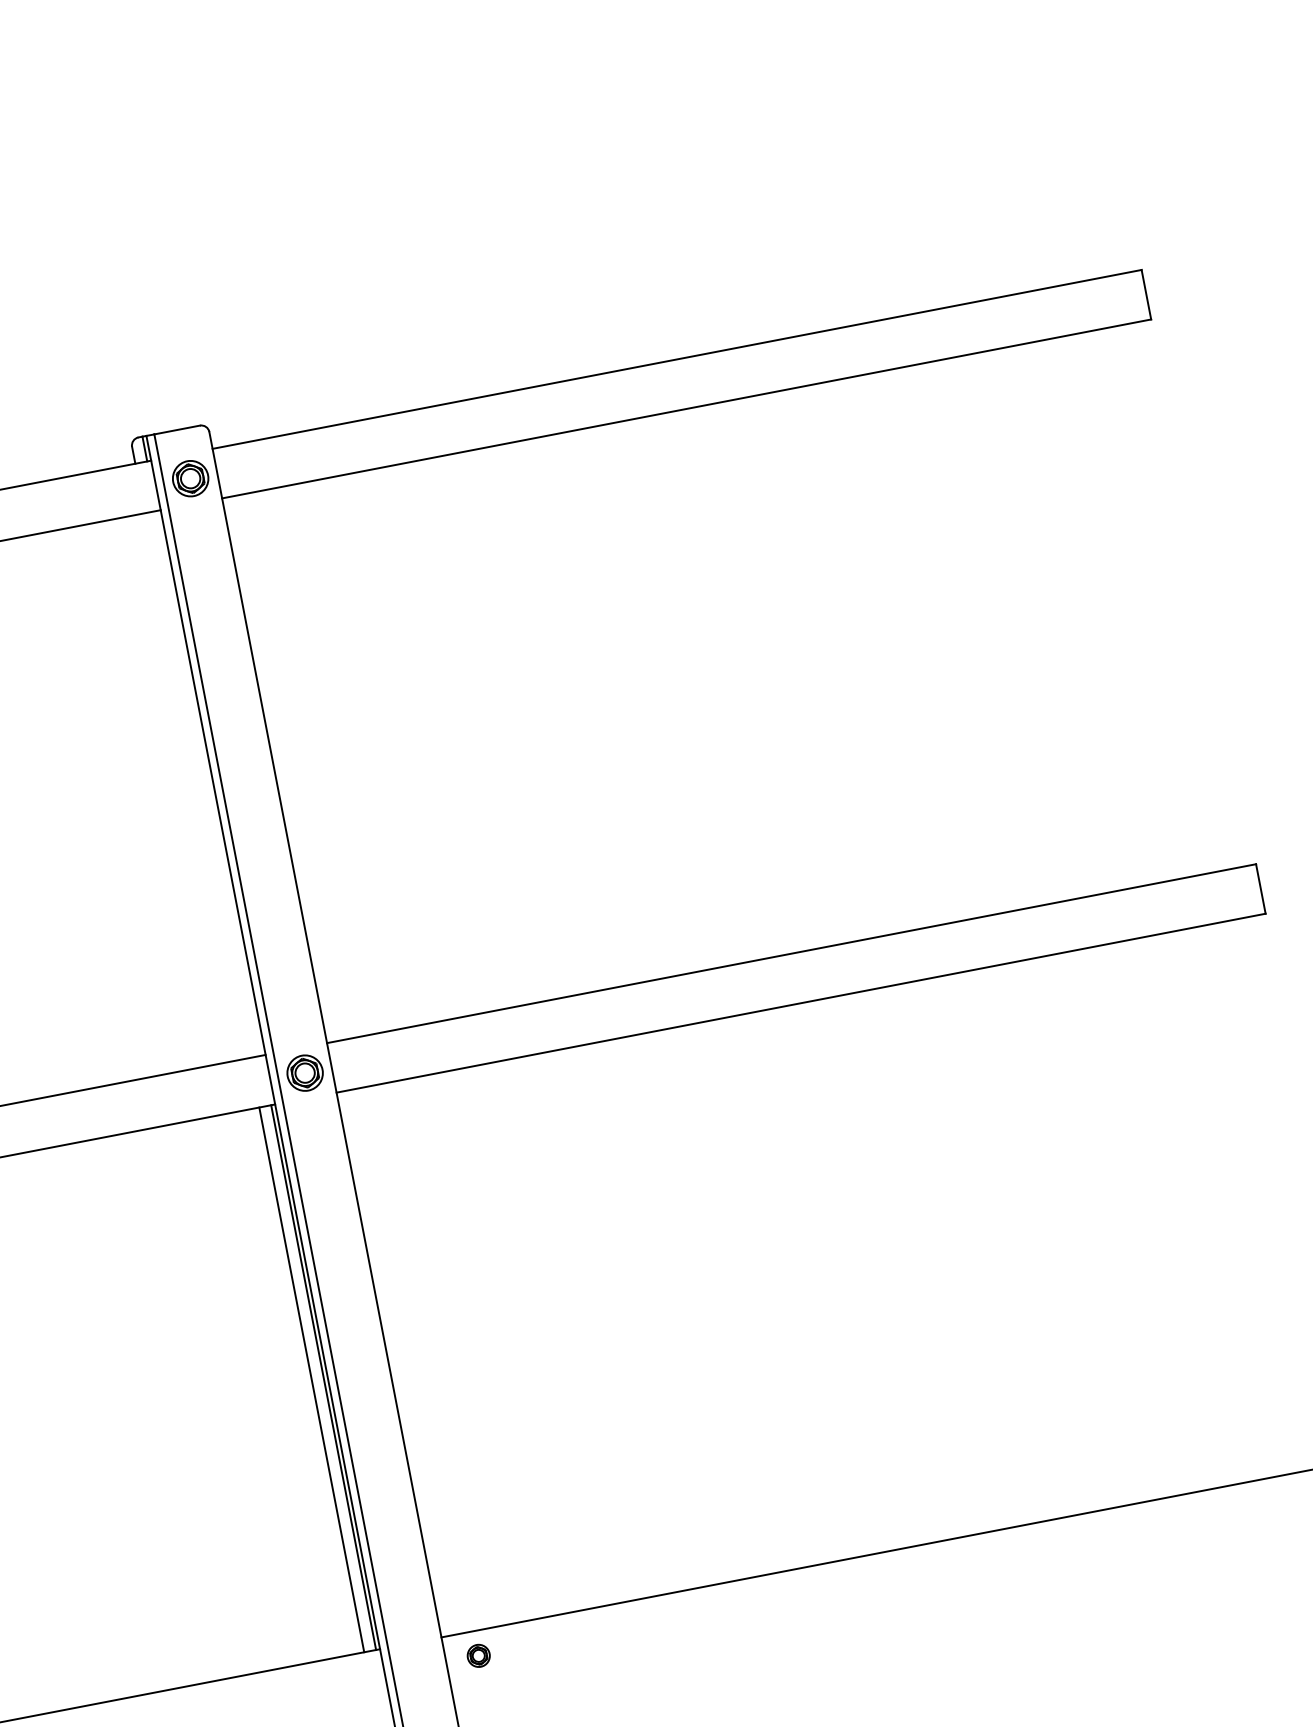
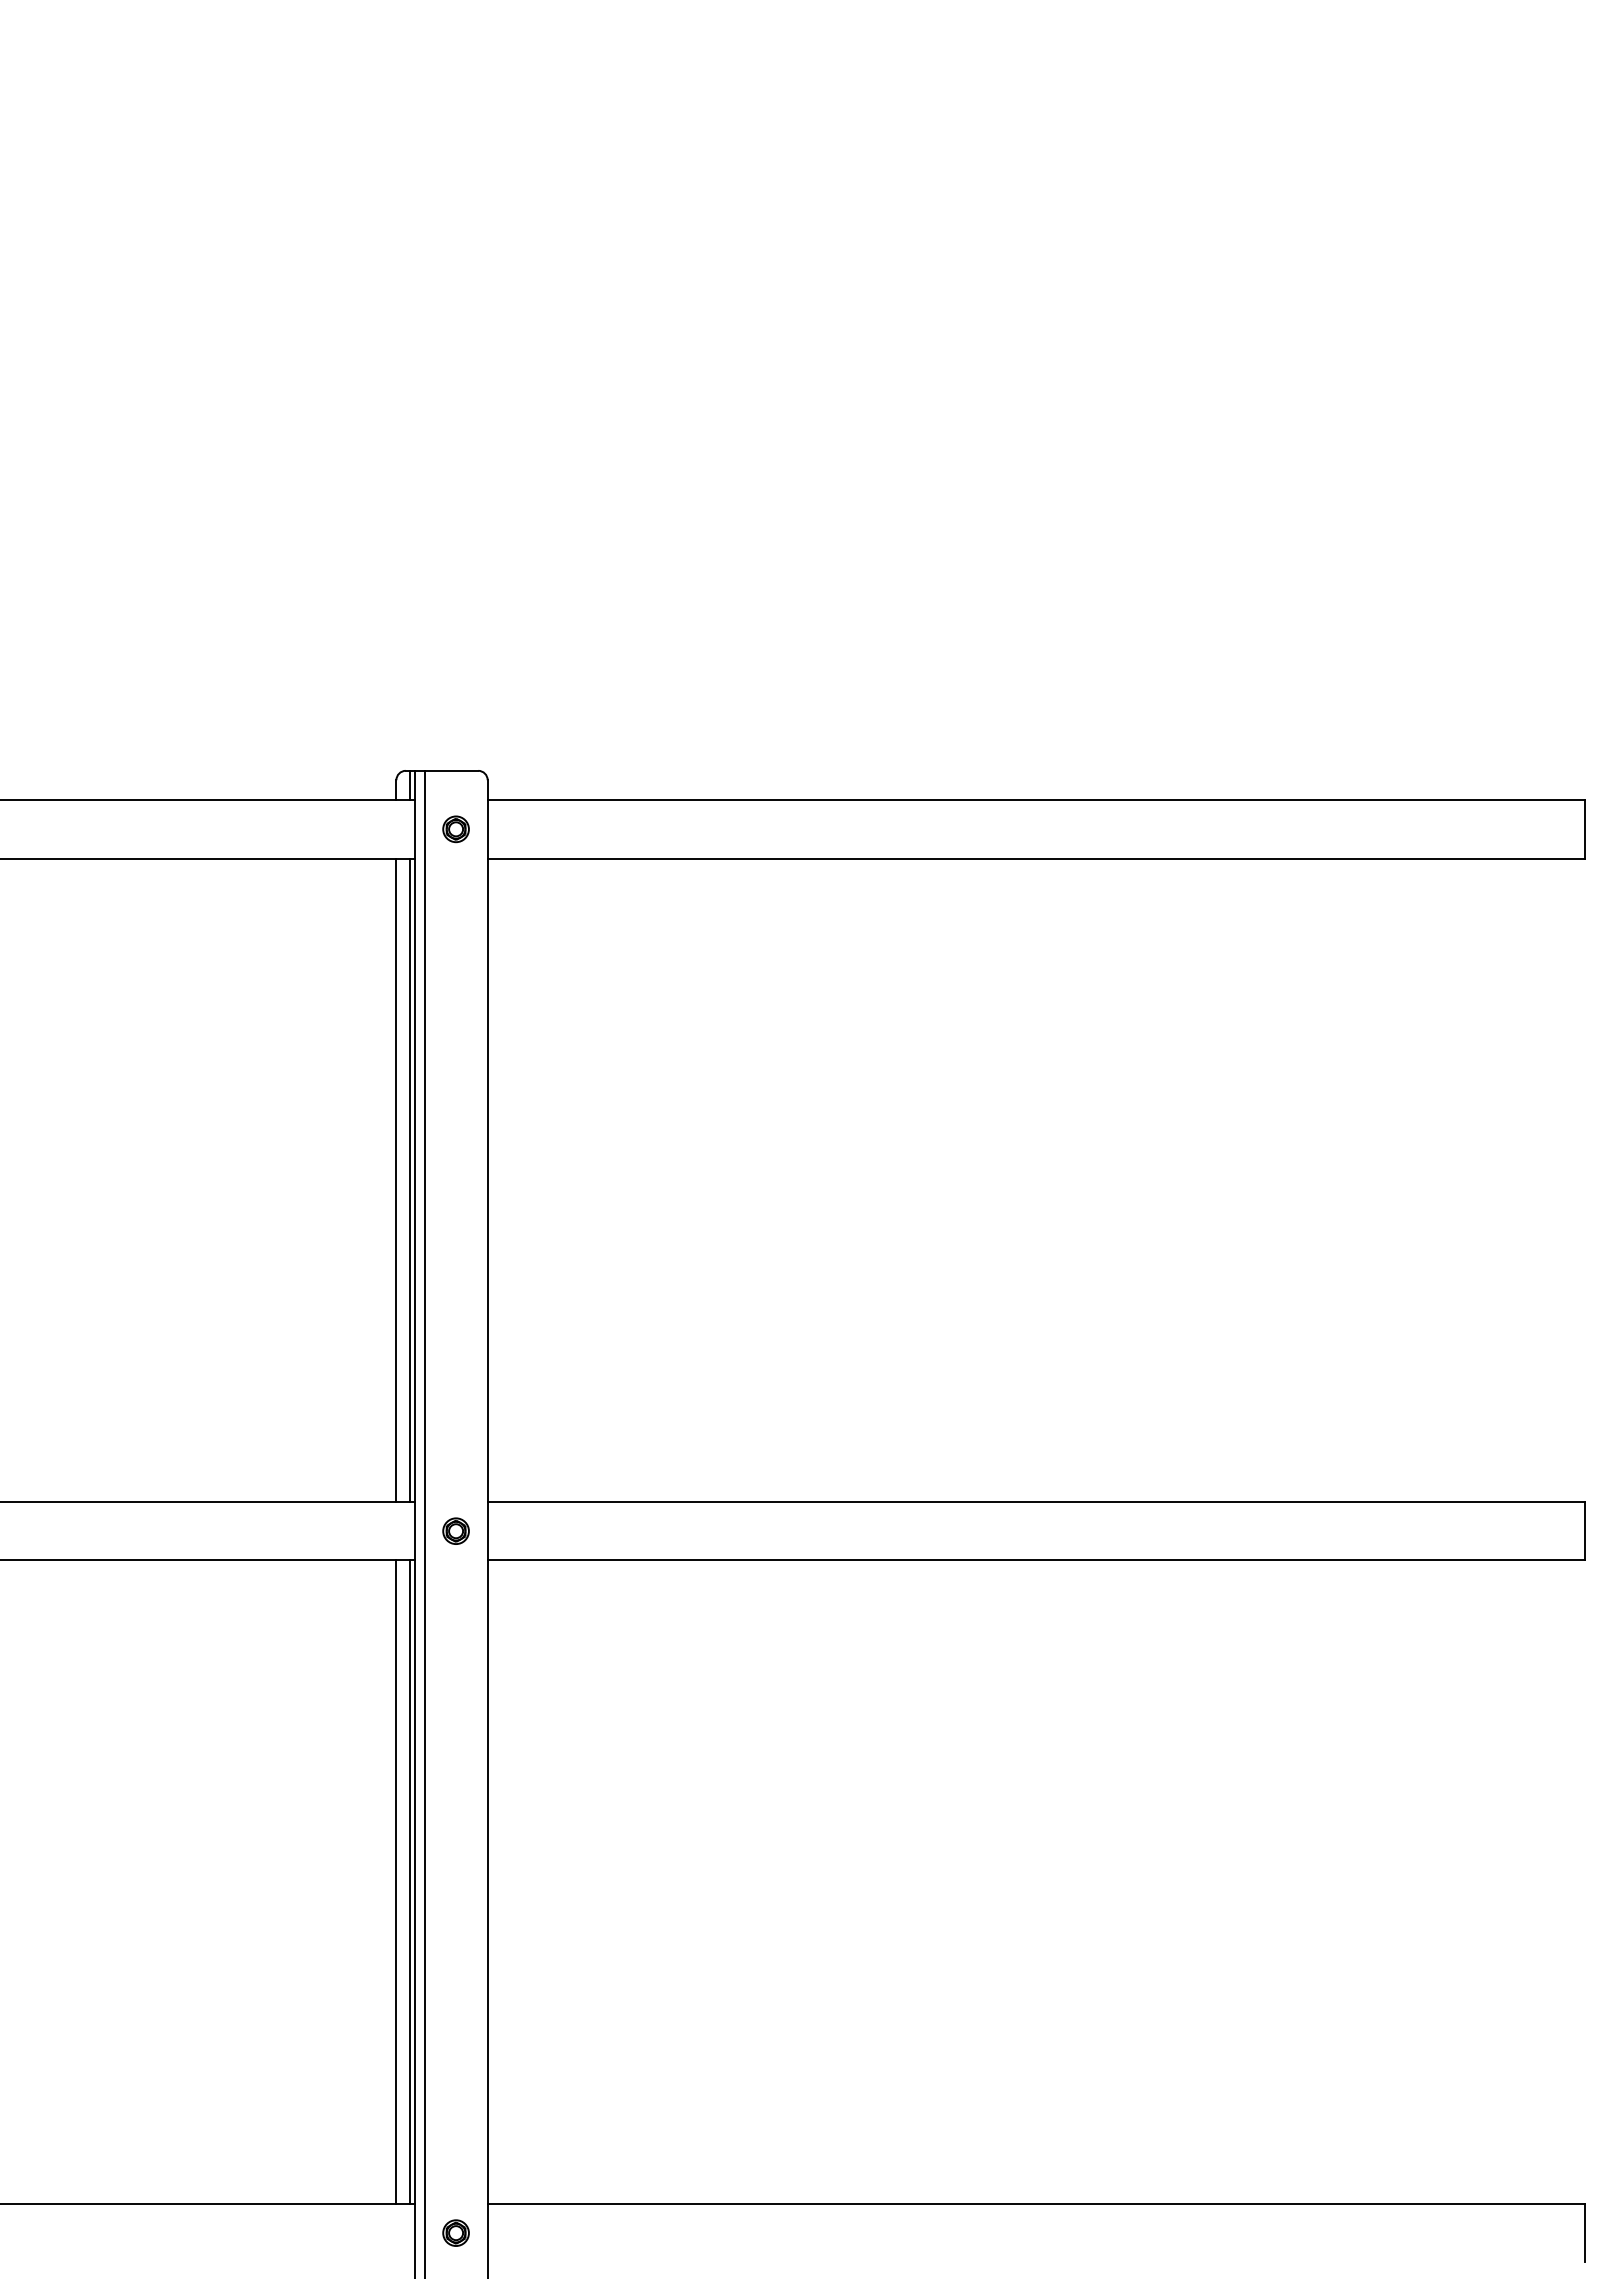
part: (190, 479) -> (455, 829), size x0.62
line: (209, 782) -> (410, 1179), added
line: (197, 784) -> (396, 1179), added
part: (304, 1072) -> (455, 1530), size x0.62
part: (478, 1655) -> (455, 2232), moved

